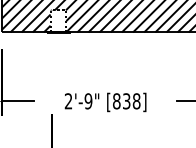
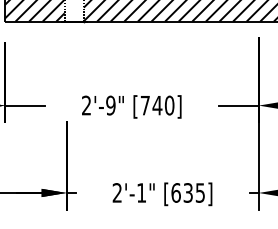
text: (126, 101) -> (157, 105), [838] -> [740]

